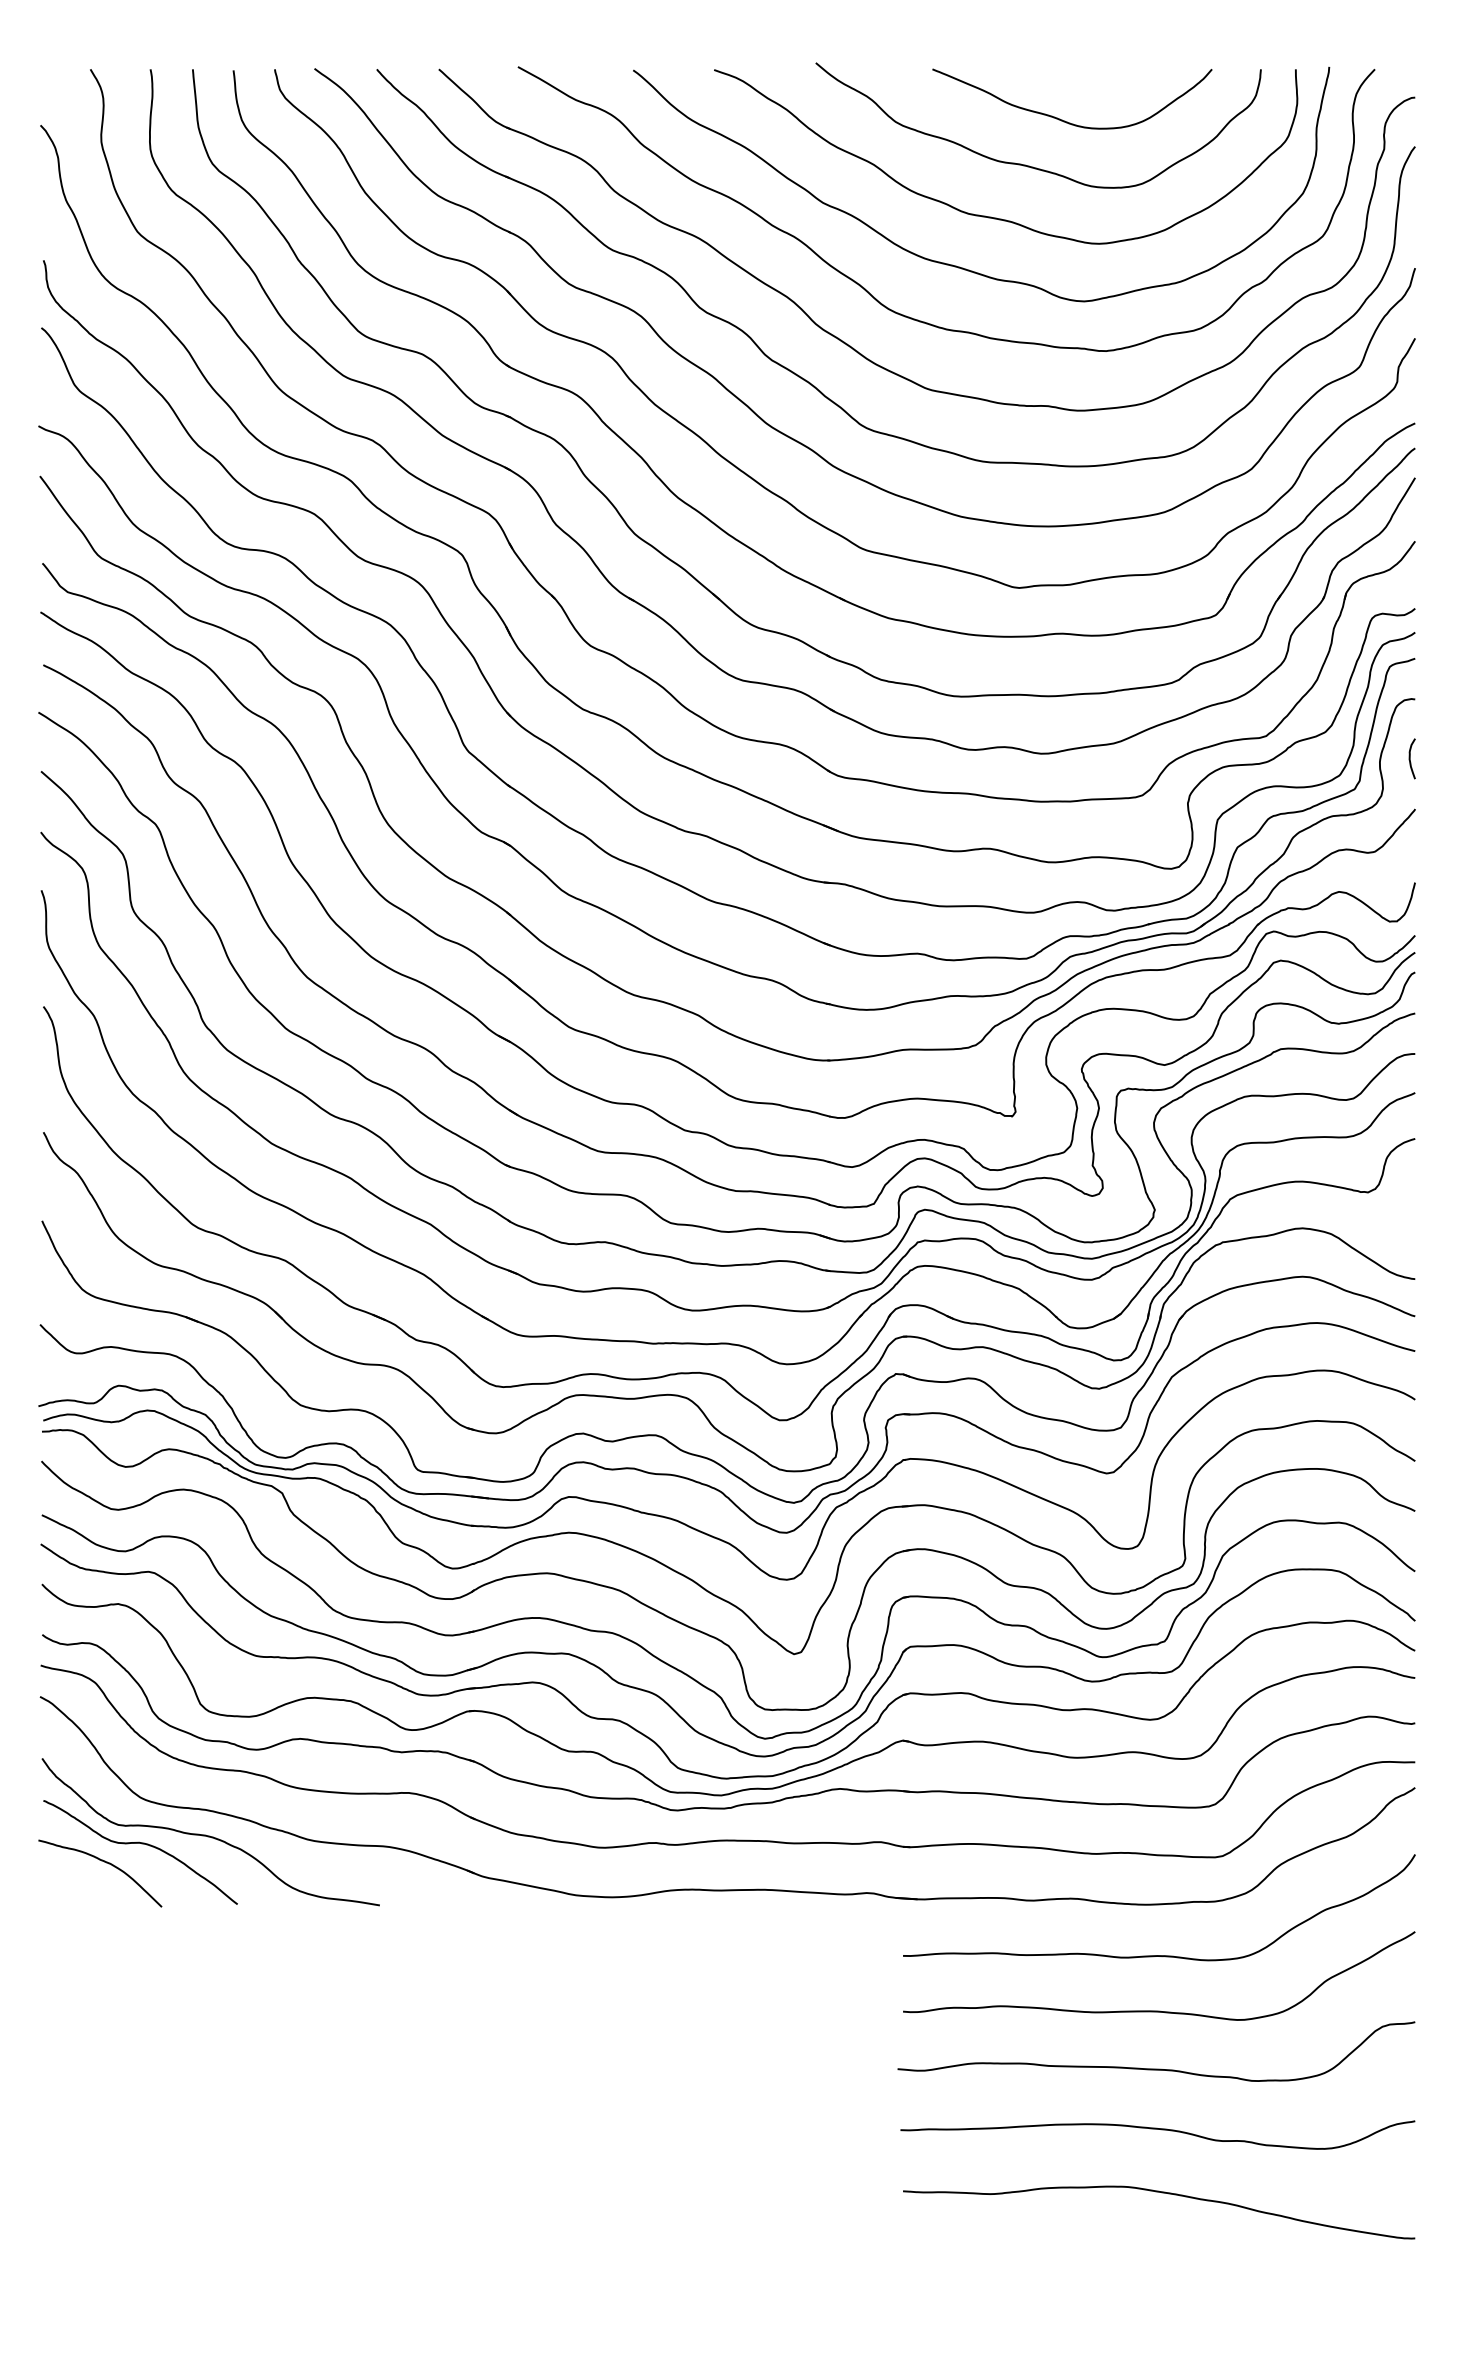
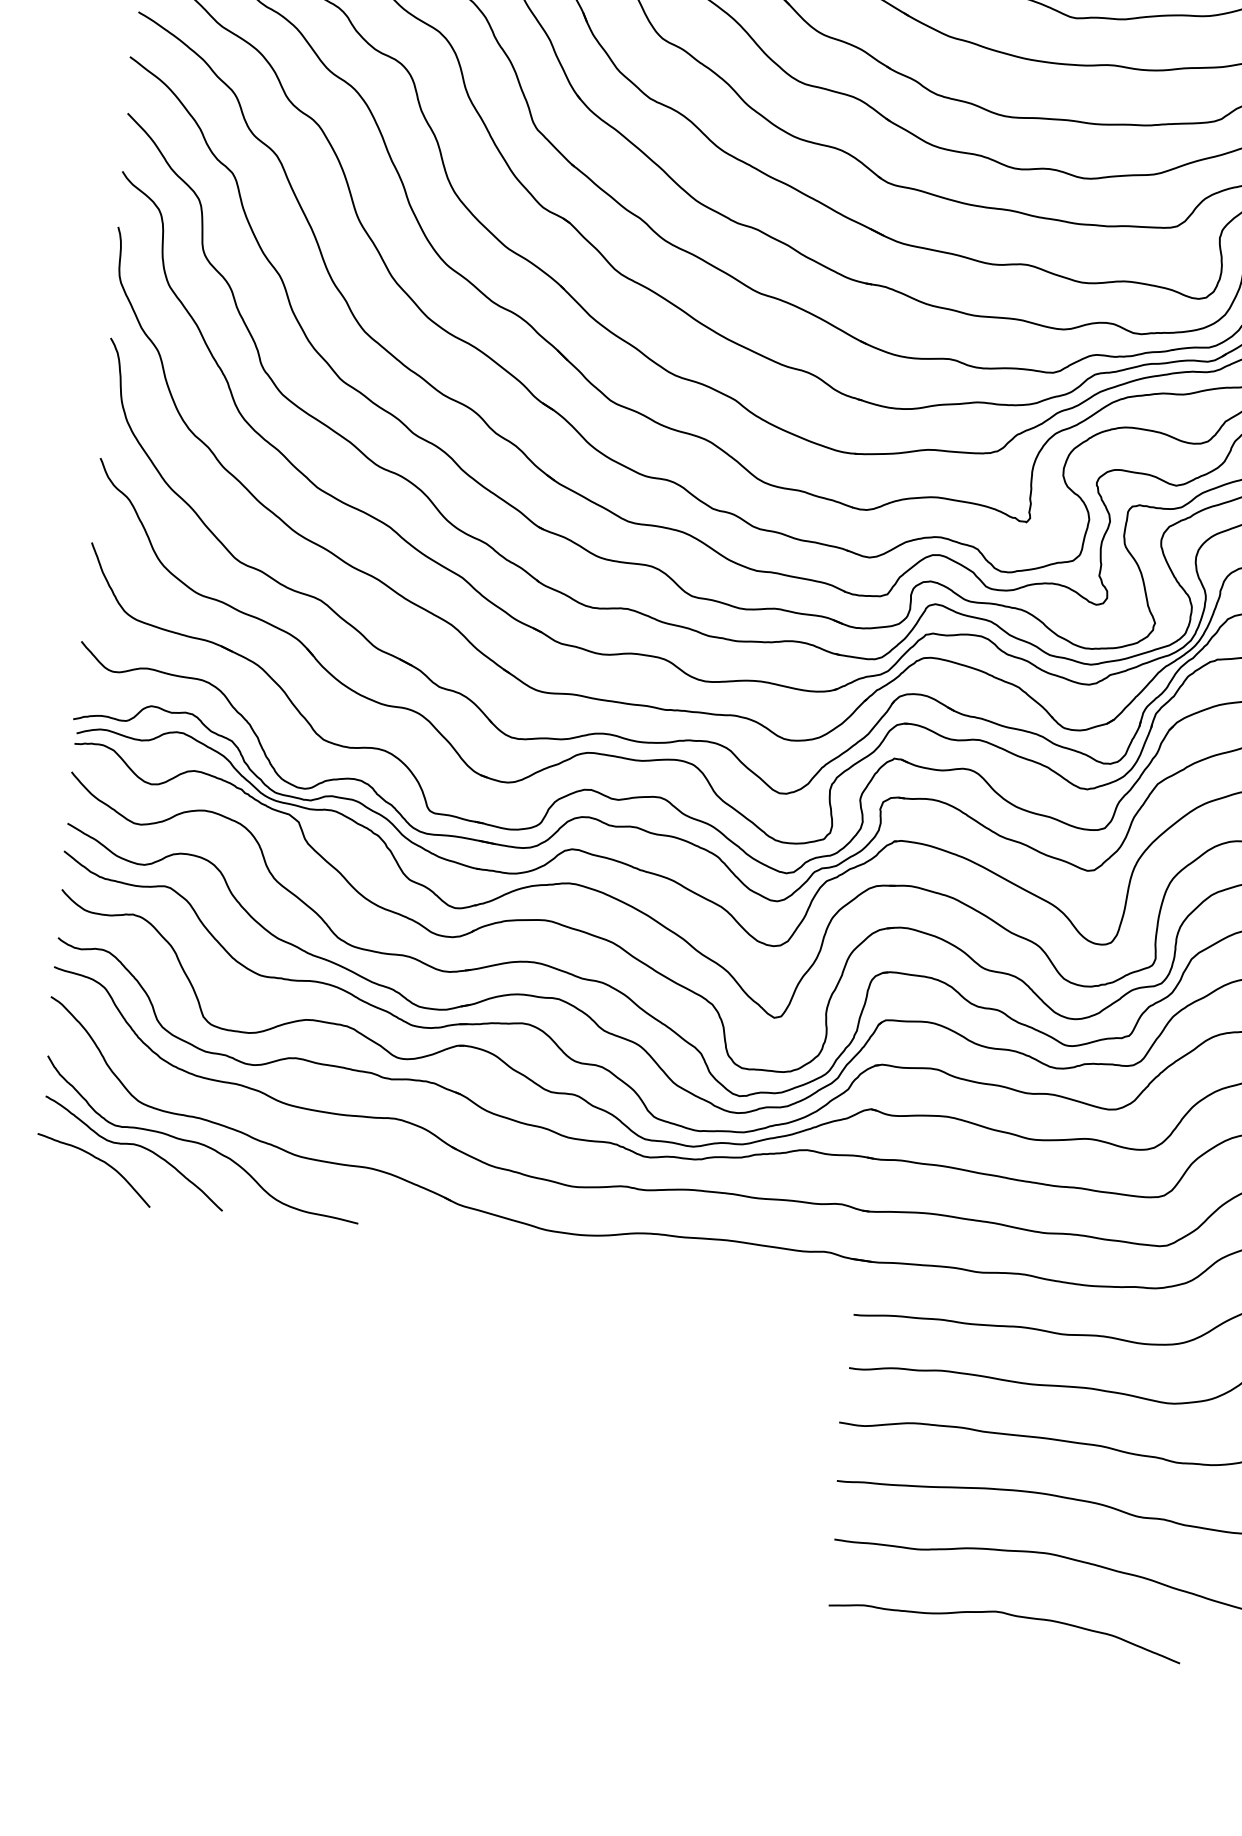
curve: (1089, 2254) -> (1007, 1615), added

